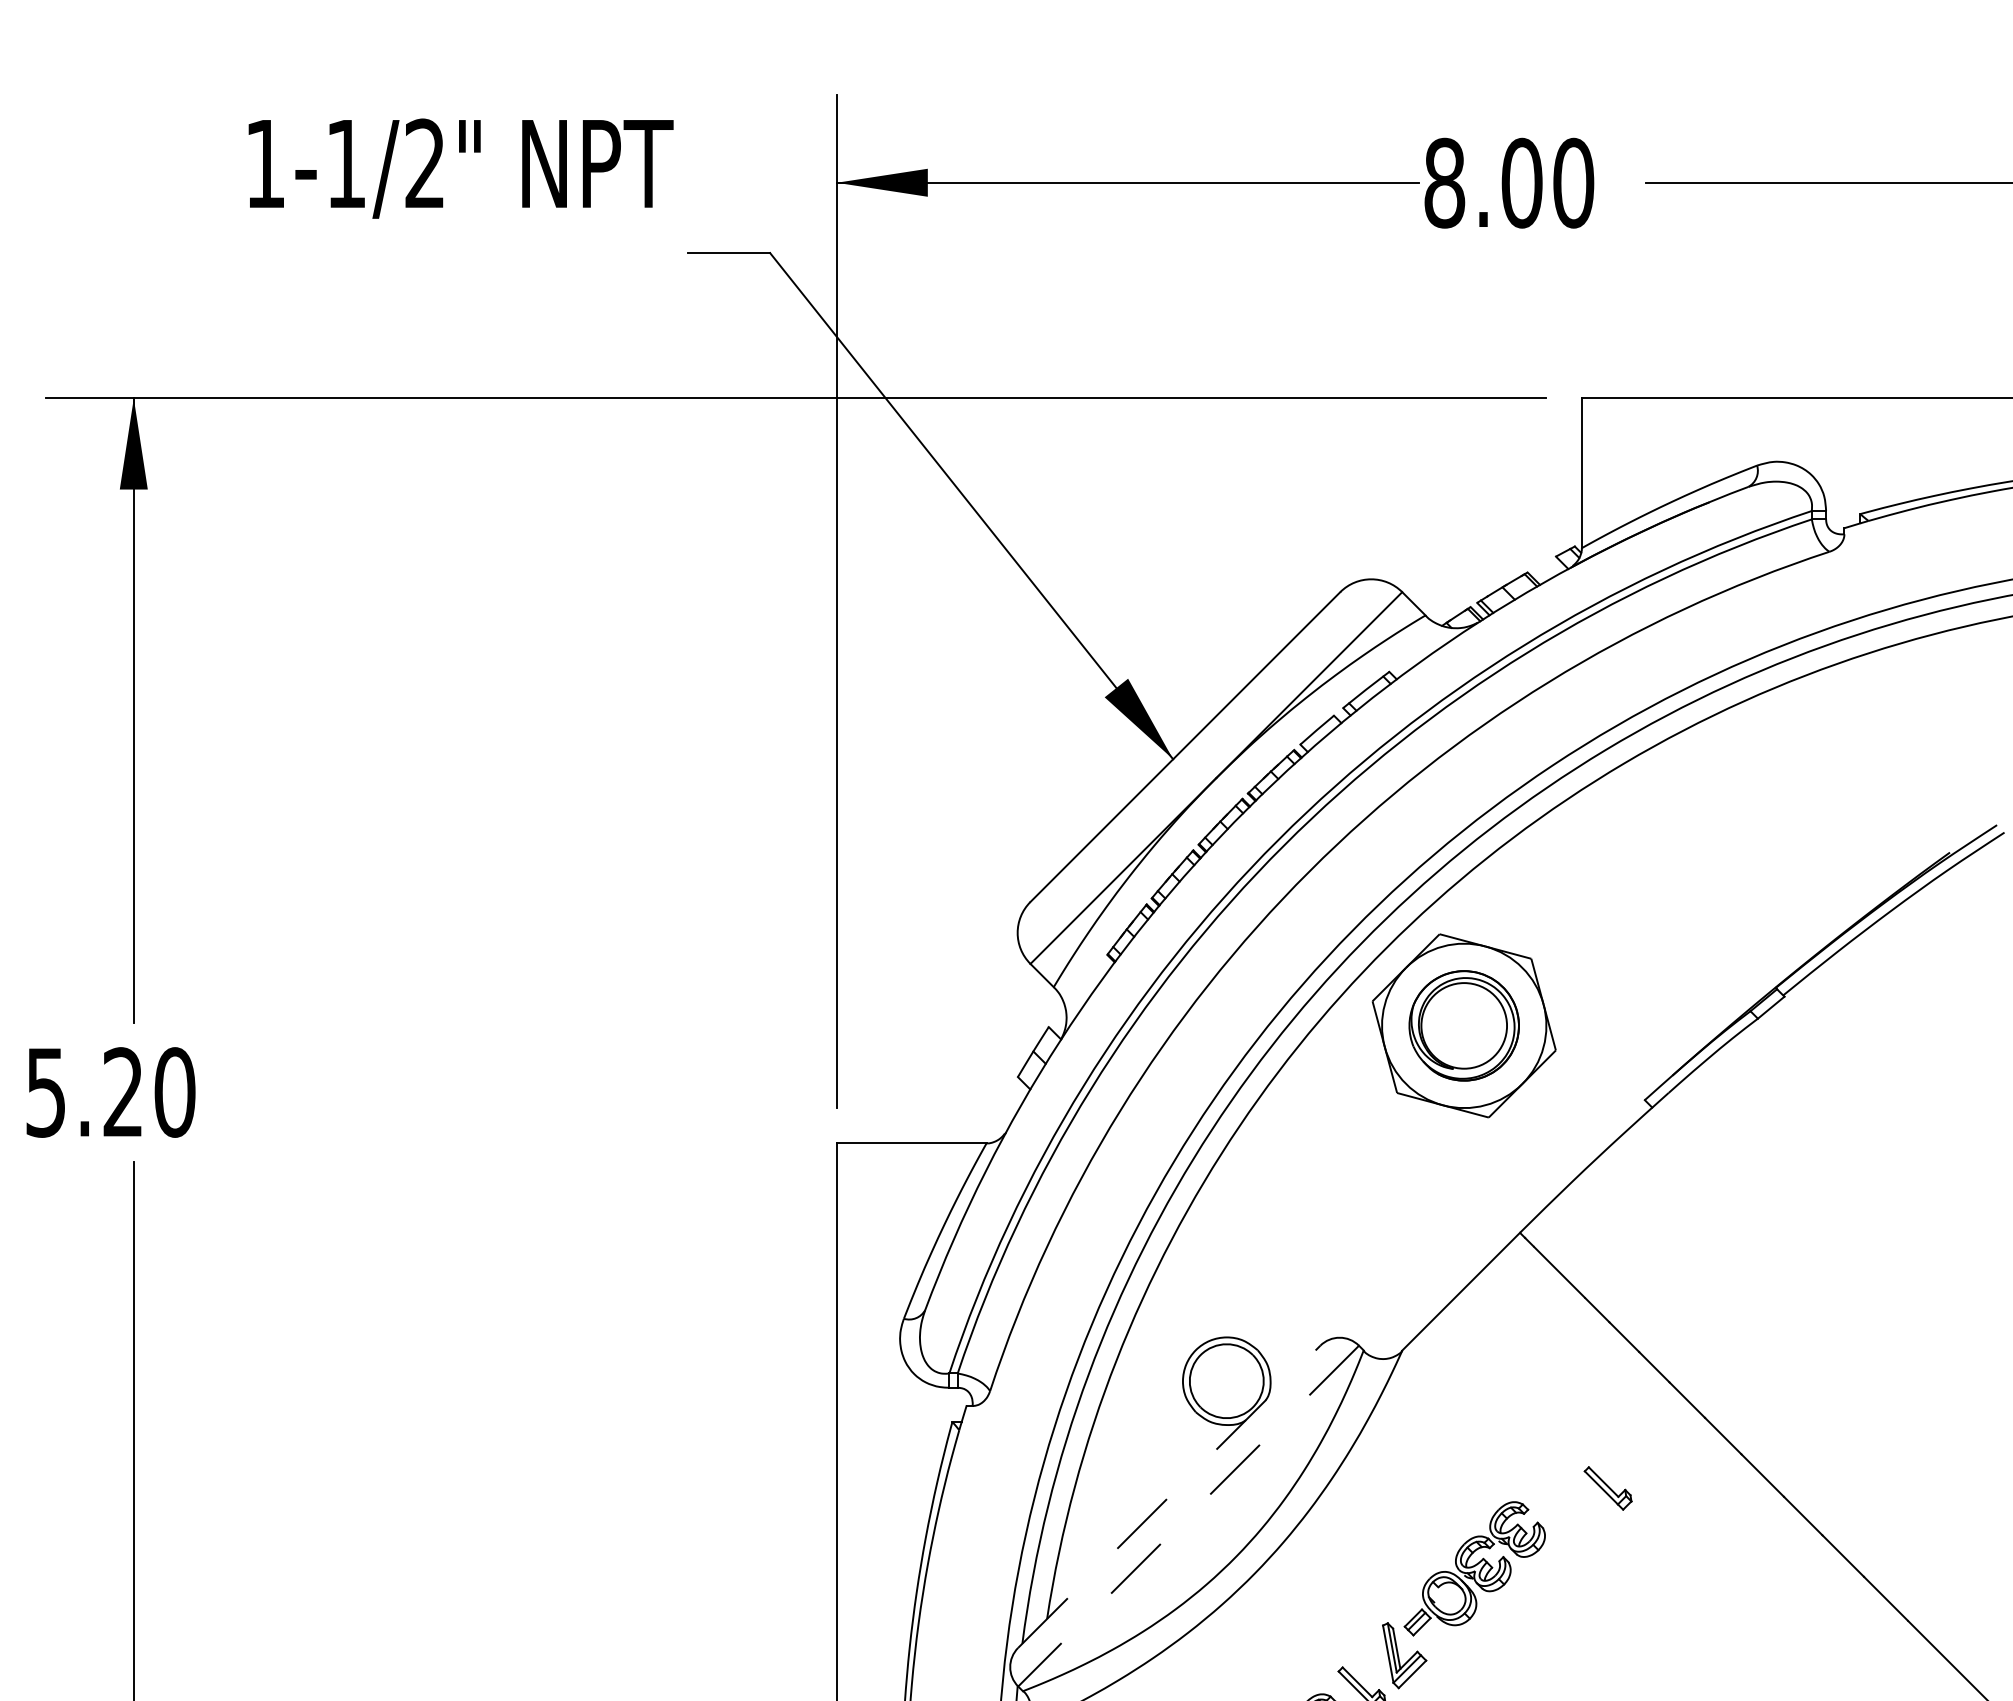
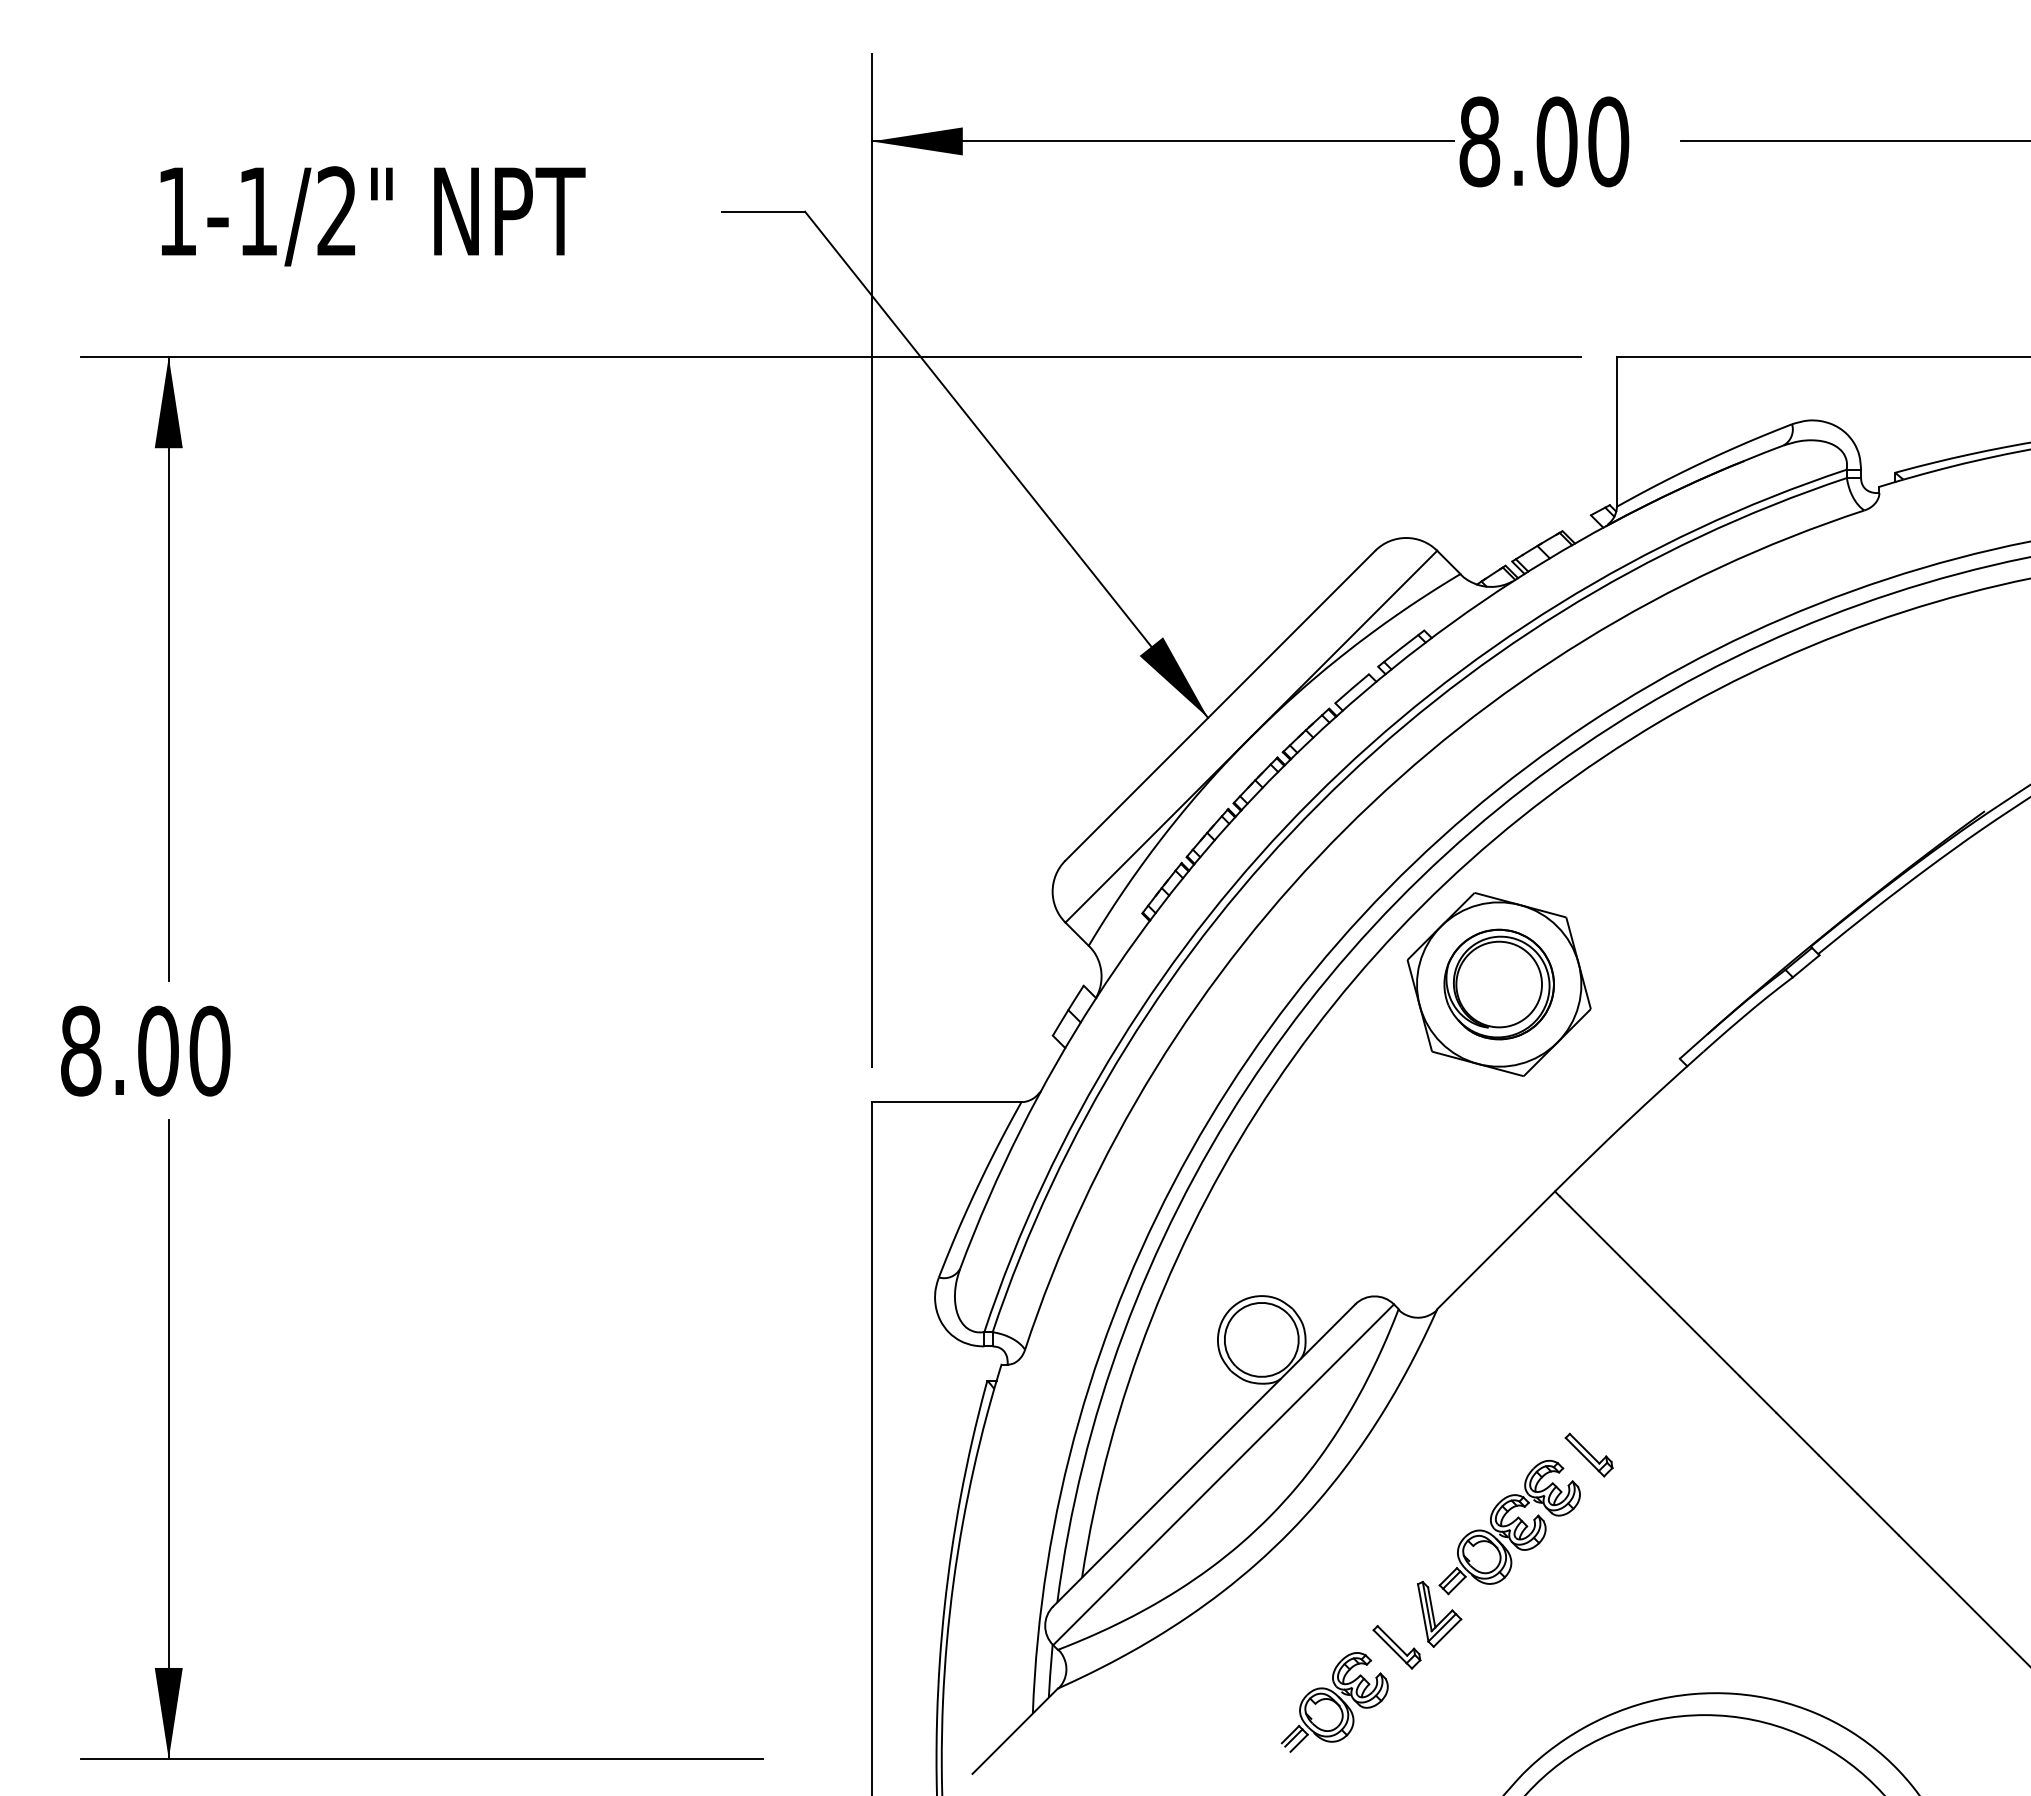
text: (460, 168) -> (372, 216), moved
text: (84, 1091) -> (119, 1050), 5.20 -> 8.00
part: (1607, 1487) -> (1588, 1454), moved
line: (1169, 1496) -> (1204, 1455), dashed -> solid
line: (1188, 1515) -> (1223, 1474), dashed -> solid

